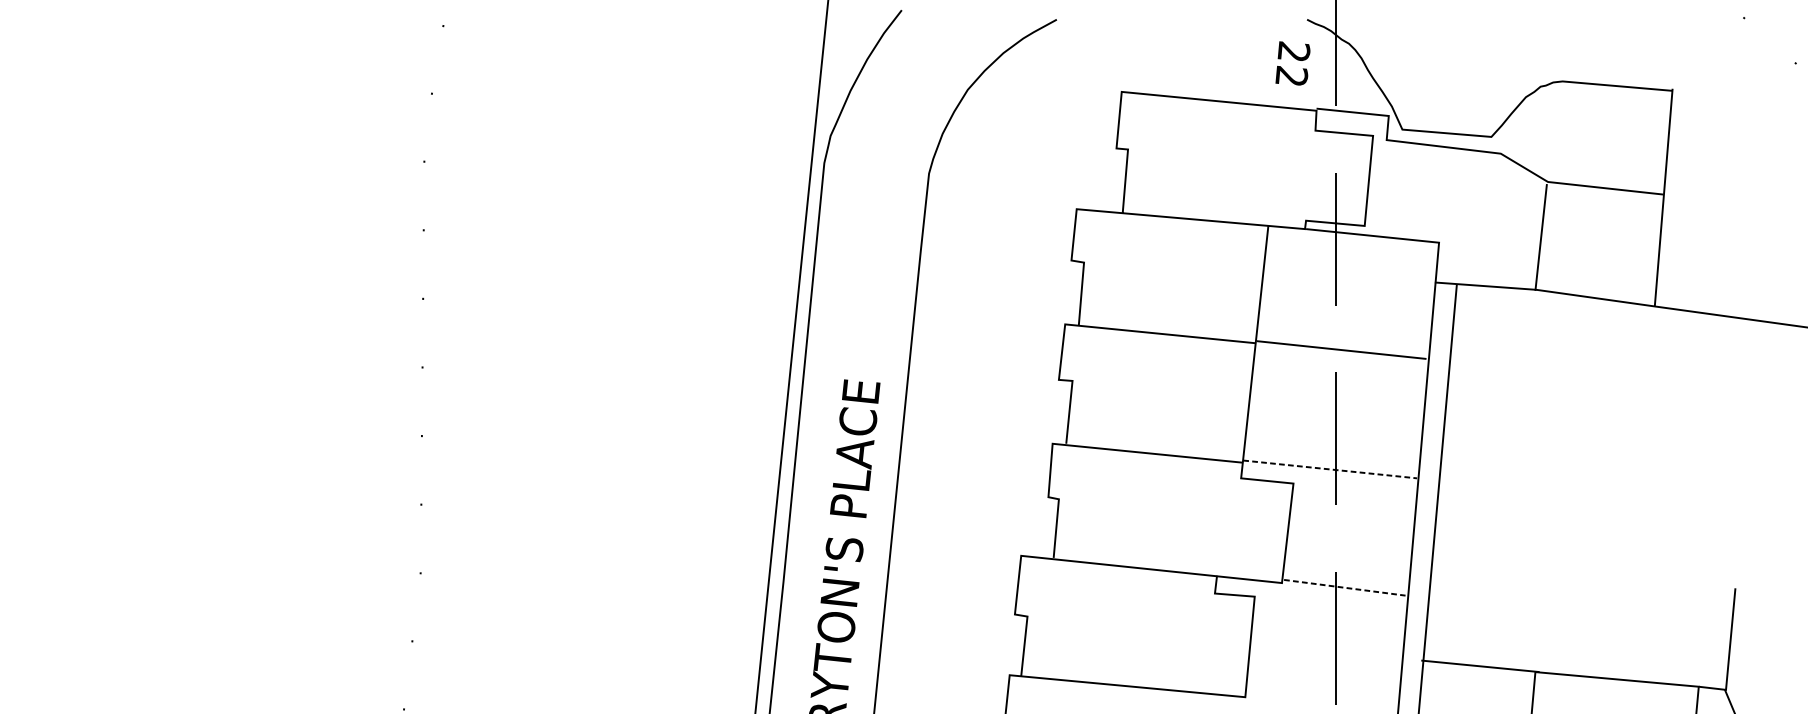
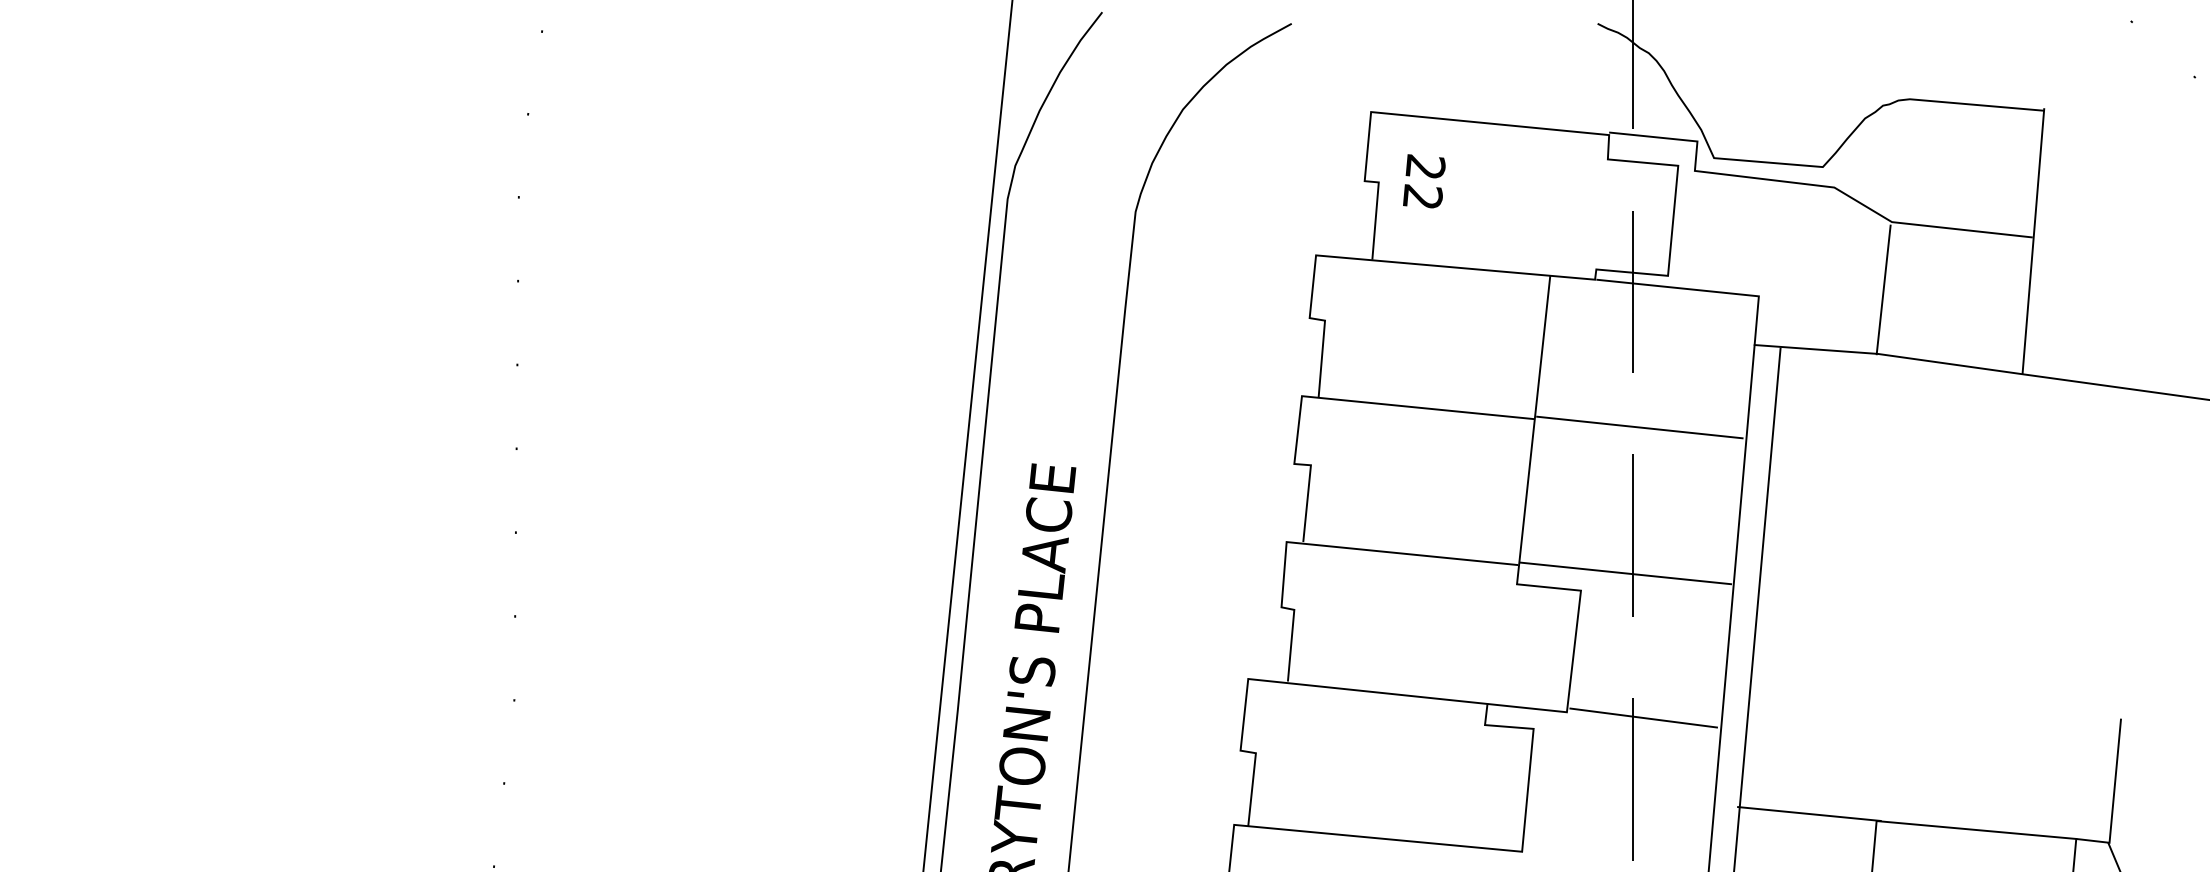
text: (1293, 63) -> (1424, 181), moved
line: (1329, 469) -> (1625, 573), dashed -> solid
line: (1344, 588) -> (1643, 718), dashed -> solid

